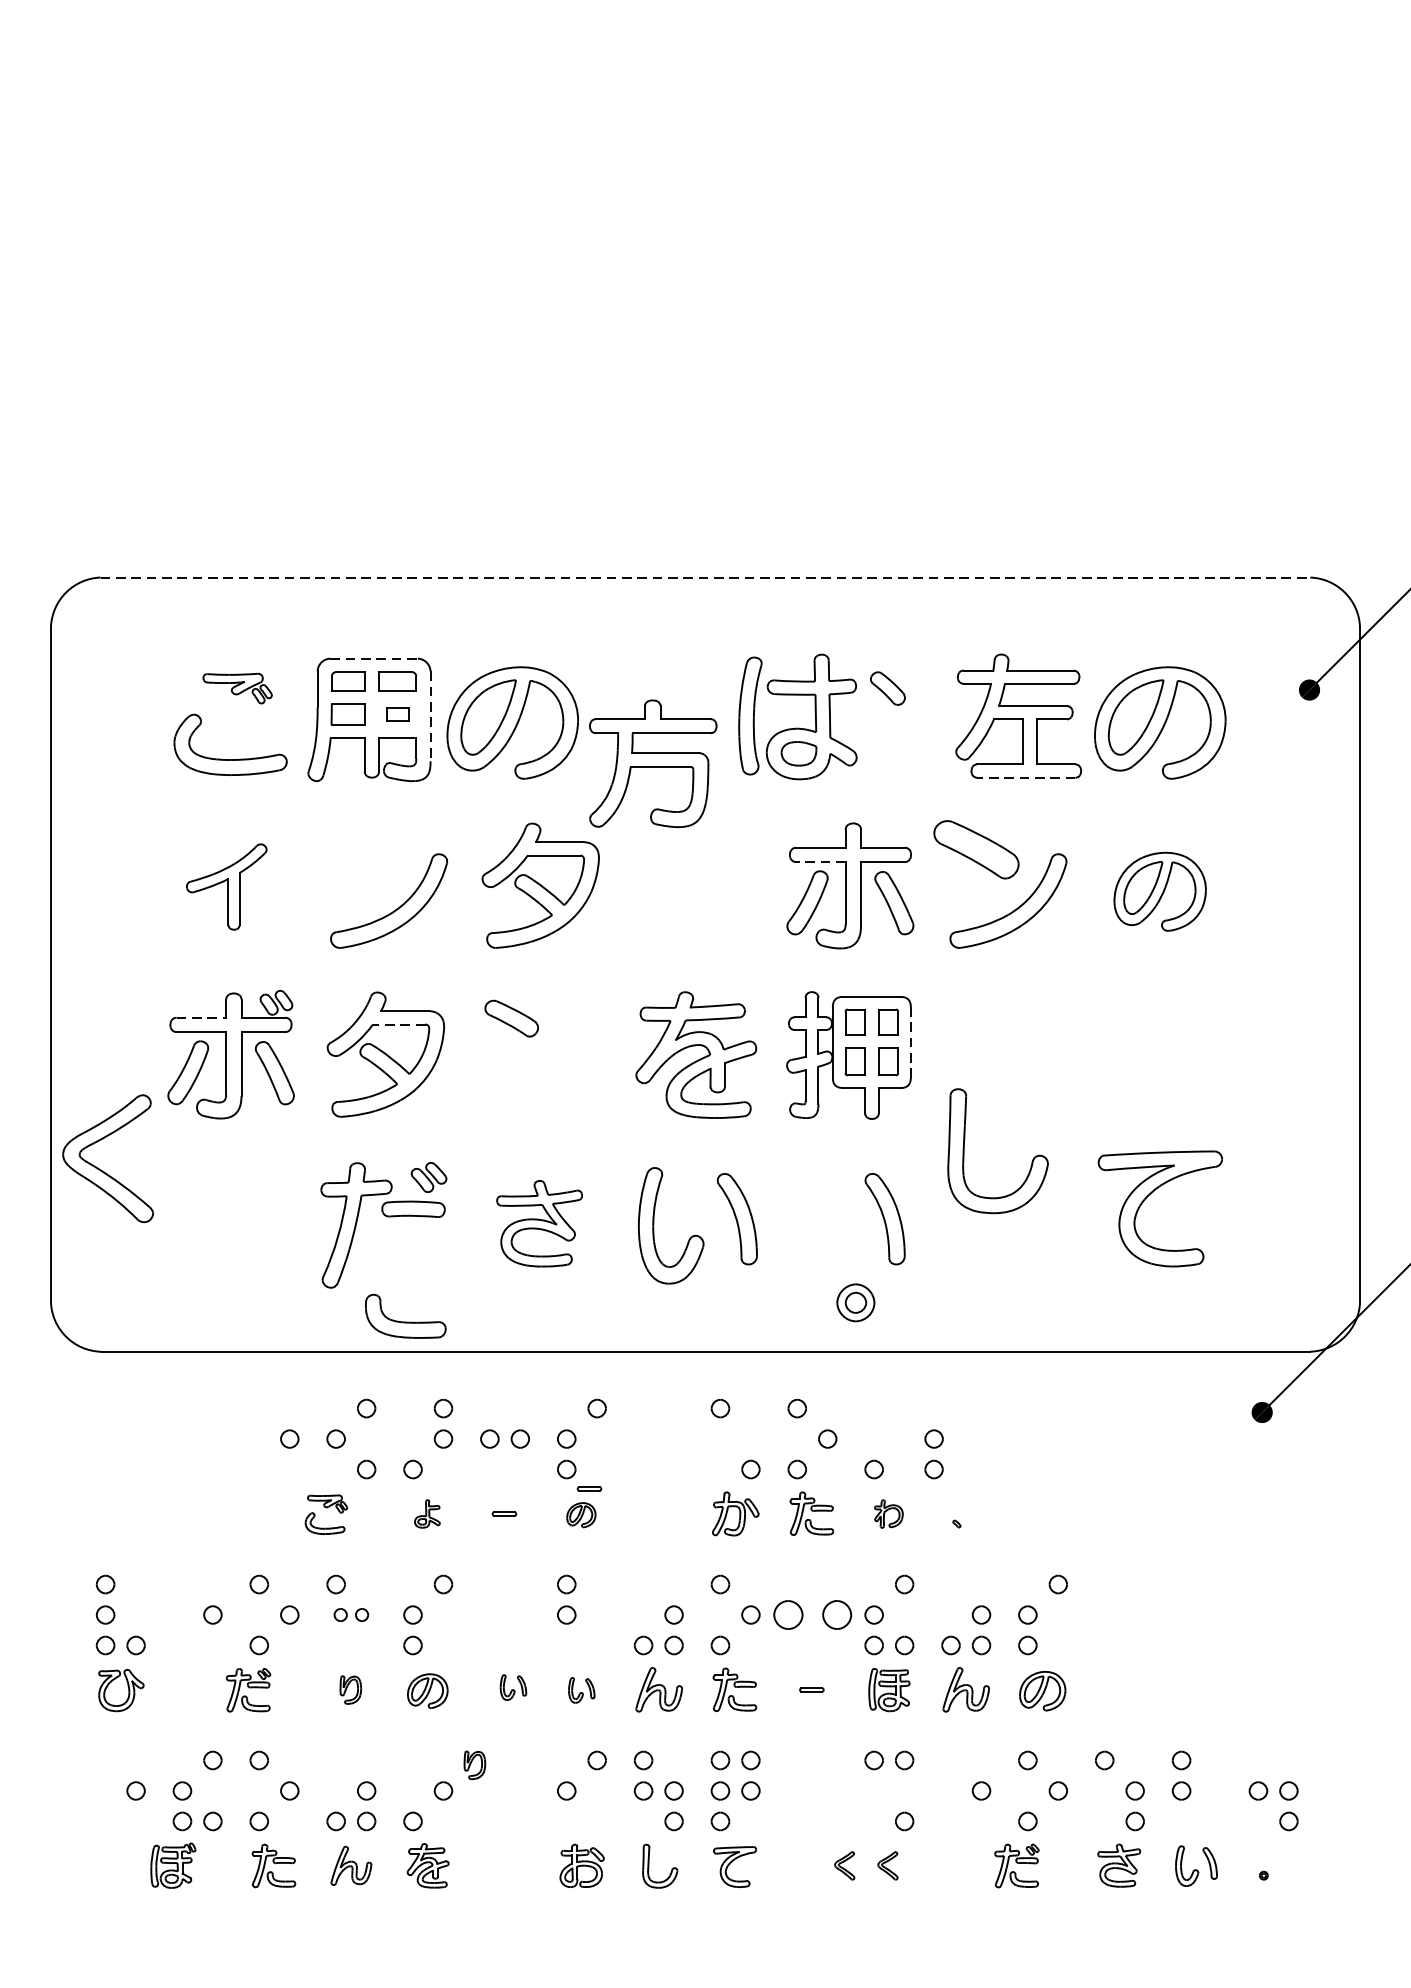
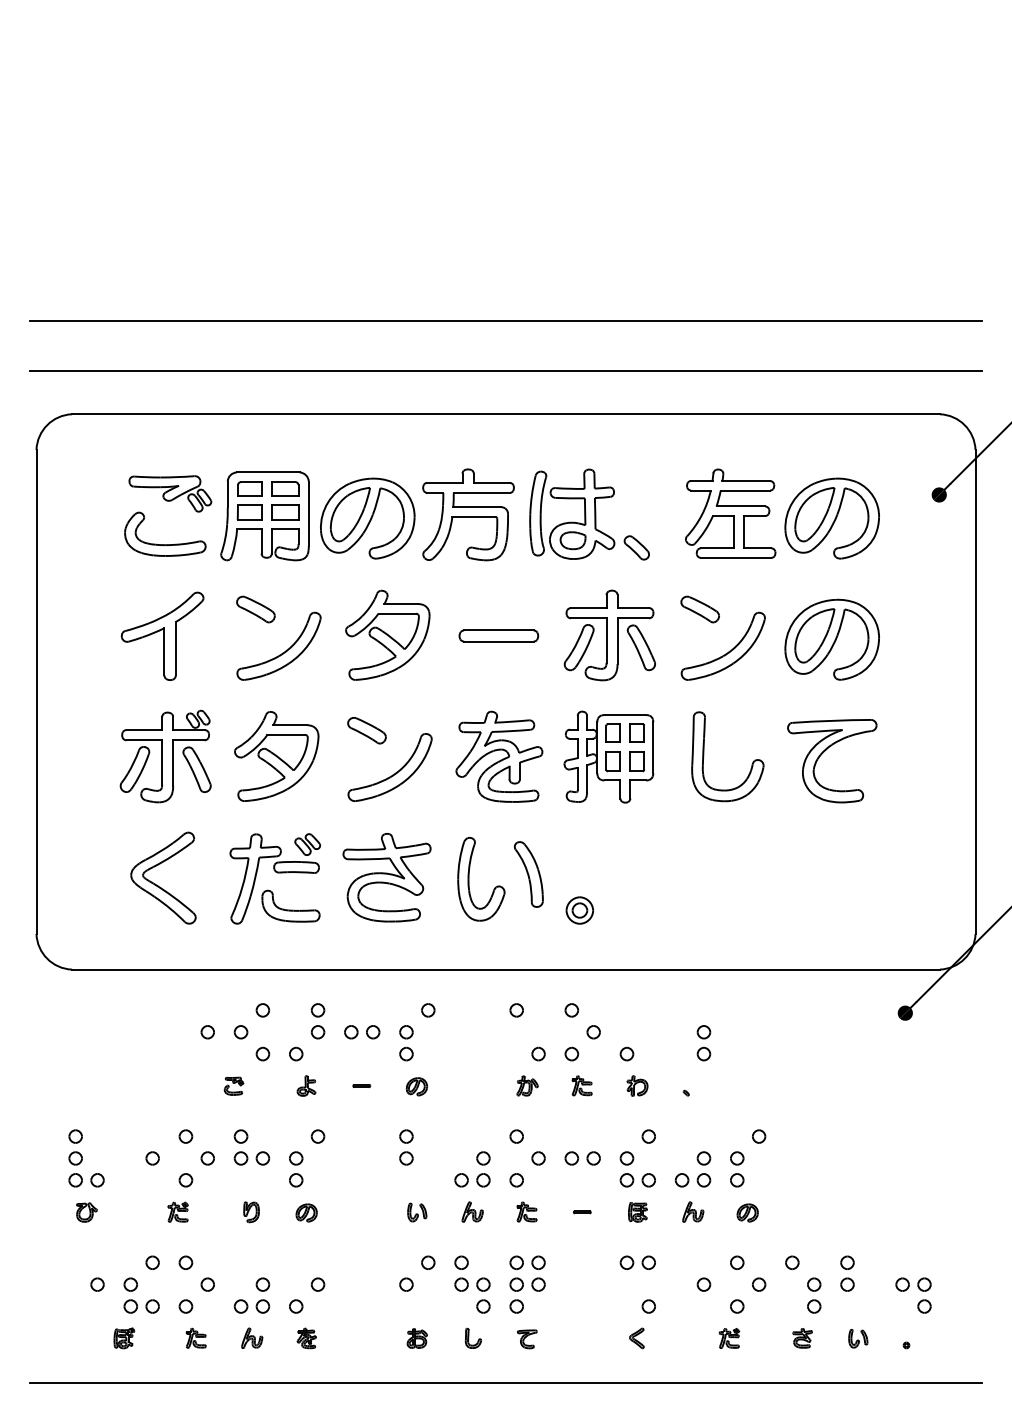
line: (704, 446) -> (505, 320), added
line: (704, 517) -> (505, 371), added
line: (704, 577) -> (505, 414), dashed -> solid
line: (374, 658) -> (268, 472), dashed -> solid
part: (237, 687) -> (170, 493), size x1.67
part: (887, 687) -> (636, 547), moved
part: (398, 714) -> (285, 512), size x1.67
line: (430, 717) -> (308, 514), dashed -> solid
part: (653, 763) -> (468, 514), moved
line: (1025, 777) -> (735, 557), dashed -> solid
part: (356, 849) -> (255, 609), added
part: (975, 849) -> (699, 609), size x0.62
line: (820, 862) -> (588, 618), dashed -> solid
part: (226, 885) -> (162, 635), size x1.43
part: (695, 885) -> (498, 635), added
part: (1159, 891) -> (831, 639), size x1.43
line: (201, 1018) -> (144, 730), dashed -> solid
line: (399, 1023) -> (286, 734), dashed -> solid
line: (911, 1043) -> (653, 748), dashed -> solid
part: (547, 1079) -> (392, 774), added
part: (965, 1150) -> (704, 756), moved
part: (101, 1168) -> (158, 885), moved
part: (1149, 1196) -> (824, 752), moved
part: (884, 1219) -> (634, 874), removed
part: (538, 1223) -> (386, 877), size x1.43
part: (855, 1302) -> (579, 910), moved
part: (405, 1315) -> (290, 905), moved
part: (933, 1454) -> (703, 1043), moved
part: (589, 1489) -> (422, 1068), removed
part: (325, 1513) -> (233, 1085), size x0.62
part: (735, 1513) -> (527, 1085), size x0.62
part: (810, 1513) -> (581, 1085), size x0.62
part: (350, 1615) -> (251, 1158), size x1.43
part: (812, 1615) -> (582, 1158), size x0.62
part: (513, 1687) -> (368, 1210), removed
part: (247, 1688) -> (177, 1211), size x0.62
part: (658, 1688) -> (472, 1211), size x0.62
part: (734, 1688) -> (526, 1211), size x0.62
part: (966, 1688) -> (693, 1211), size x0.62
part: (120, 1690) -> (86, 1212), size x0.62
part: (427, 1690) -> (306, 1212), size x0.71
part: (888, 1690) -> (637, 1212), size x0.62
part: (1042, 1690) -> (747, 1212), size x0.62
part: (474, 1765) -> (340, 1266), removed
part: (272, 1864) -> (195, 1337), size x0.62
part: (352, 1864) -> (252, 1337), size x0.71
part: (660, 1864) -> (473, 1337), size x0.62
part: (173, 1866) -> (124, 1338), size x0.62
part: (427, 1866) -> (306, 1338), size x0.62
part: (580, 1866) -> (416, 1338), size x0.62
part: (844, 1866) -> (605, 1338), removed
part: (1017, 1866) -> (729, 1338), size x0.62
part: (1118, 1866) -> (802, 1338), size x0.62
part: (1196, 1866) -> (858, 1338), size x0.62
part: (735, 1867) -> (527, 1339), size x0.62
line: (704, 1928) -> (505, 1383), added

